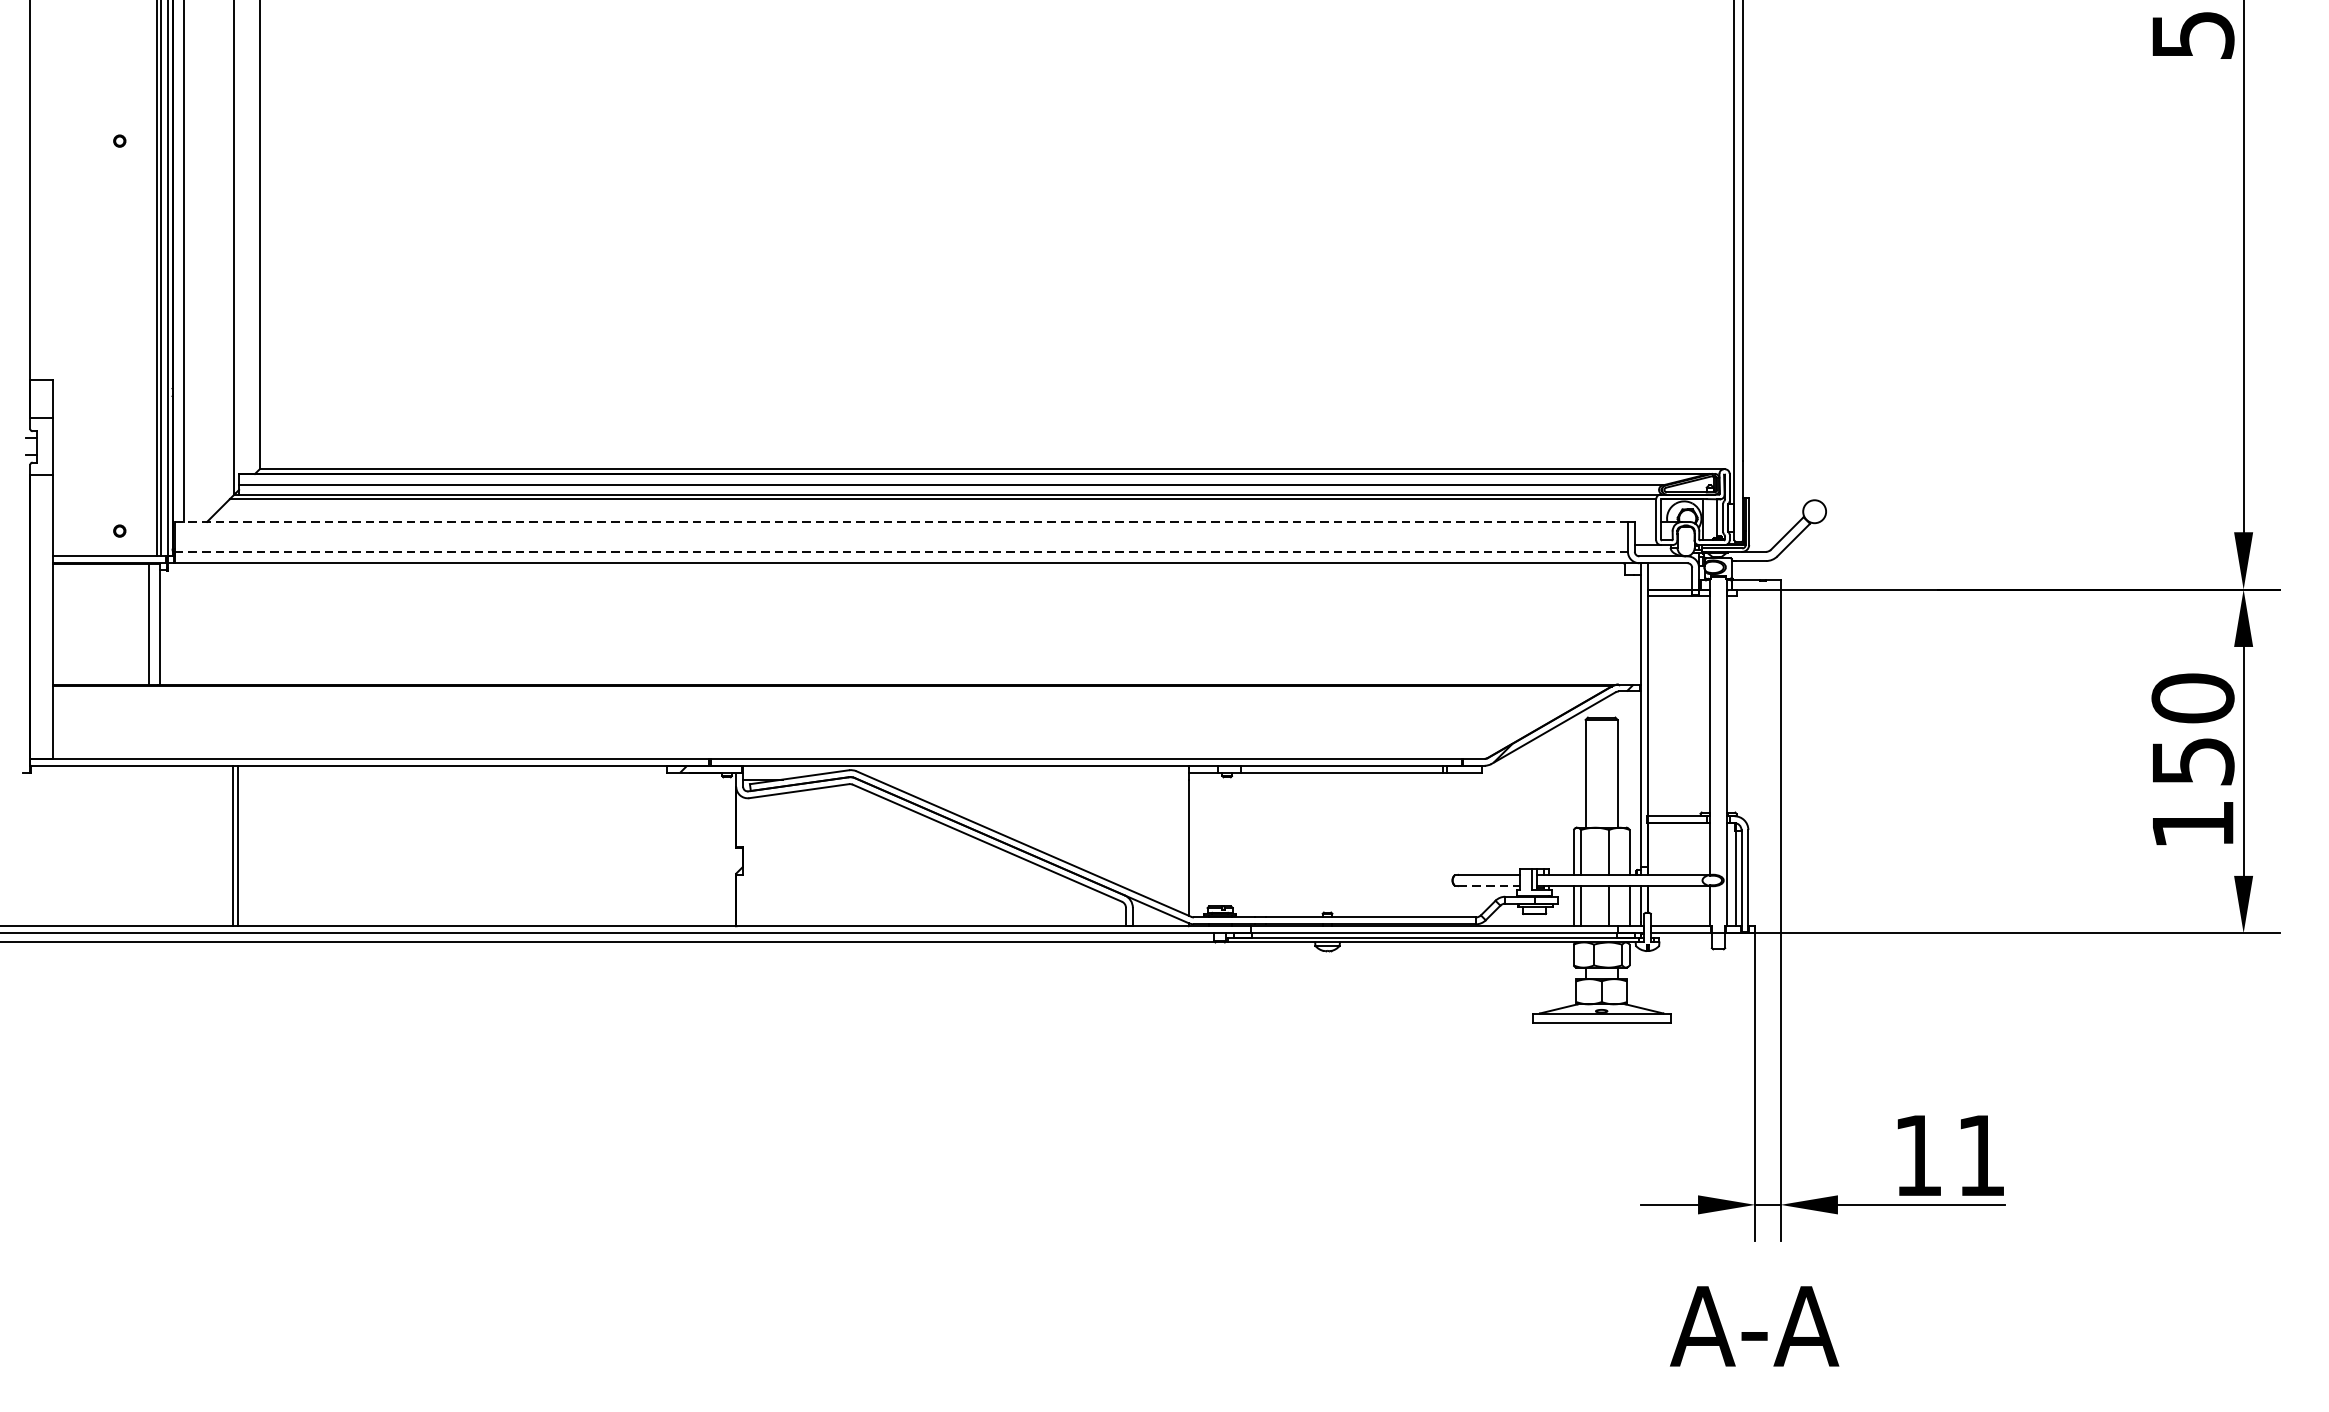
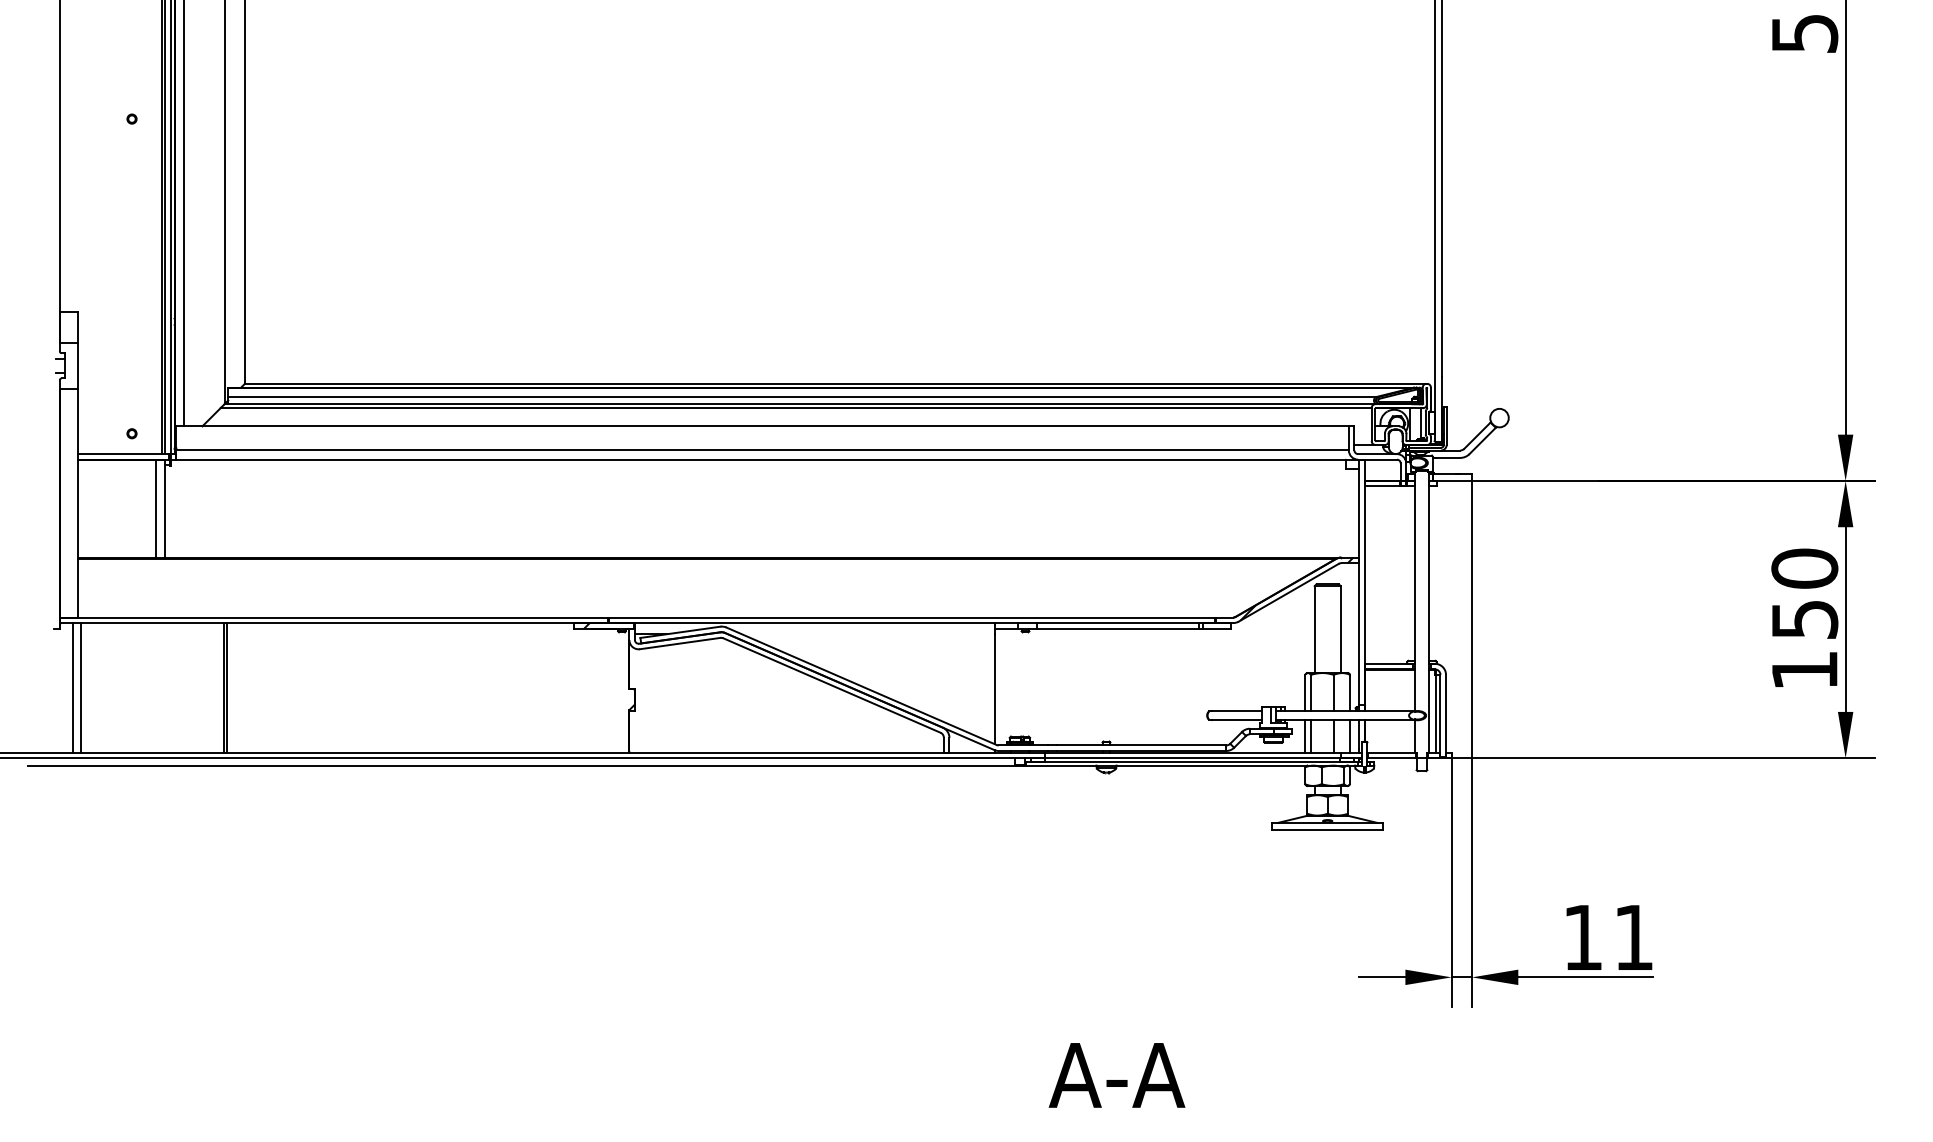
line: (902, 522) -> (763, 426), dashed -> solid
line: (902, 551) -> (763, 450), dashed -> solid
line: (47, 845) -> (73, 687), added
line: (57, 845) -> (81, 687), added
line: (1489, 886) -> (1237, 720), dashed -> solid
text: (1753, 1326) -> (1116, 1075), moved

